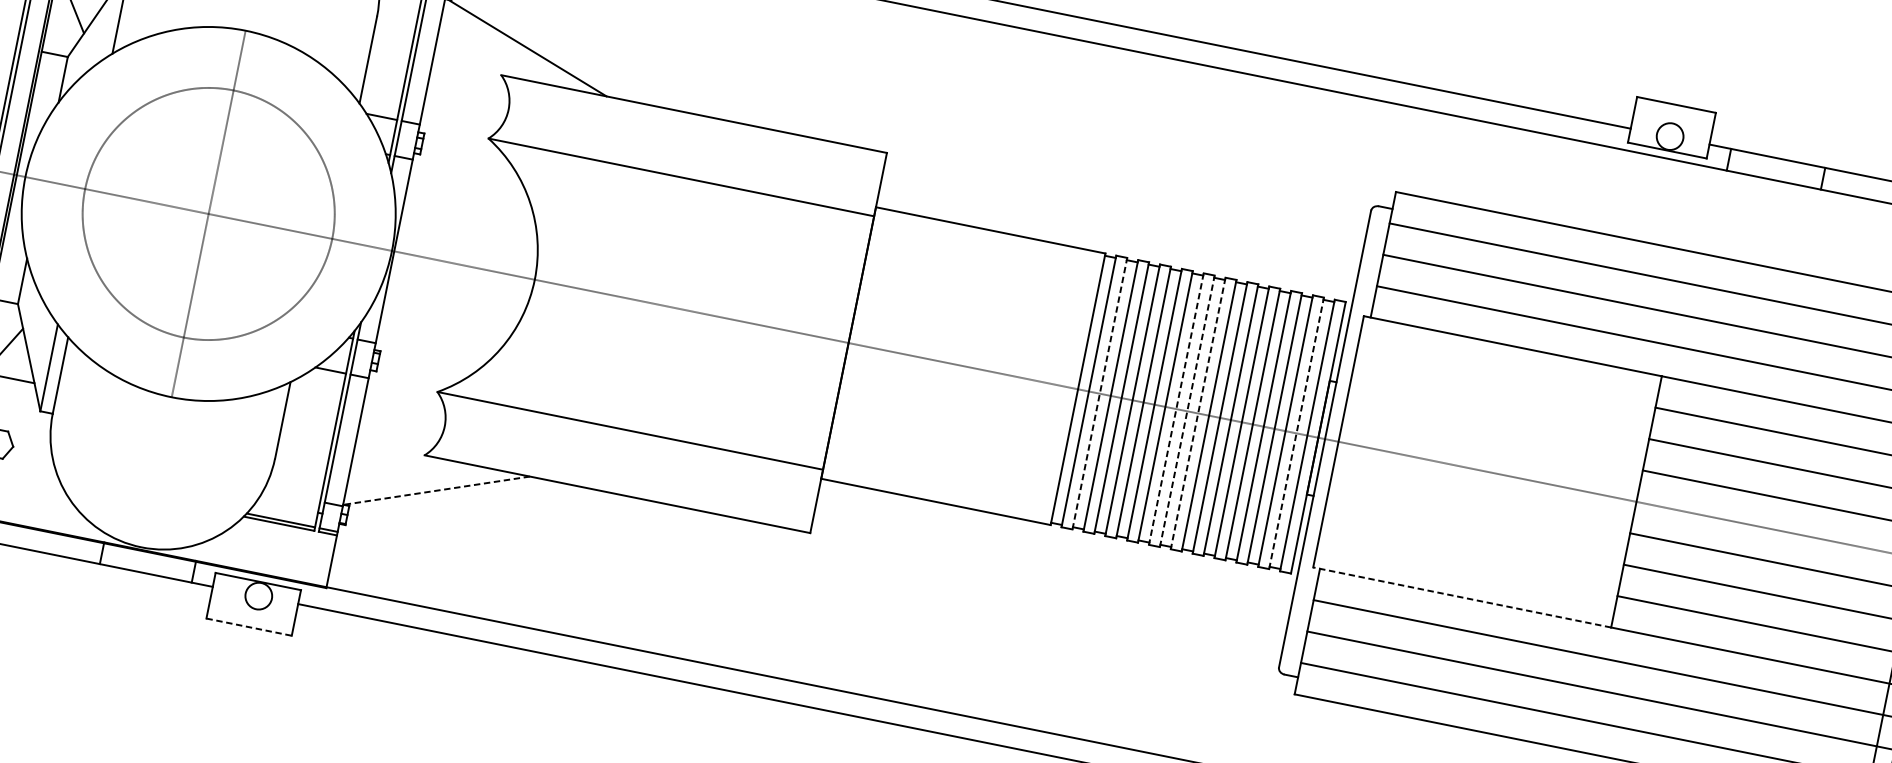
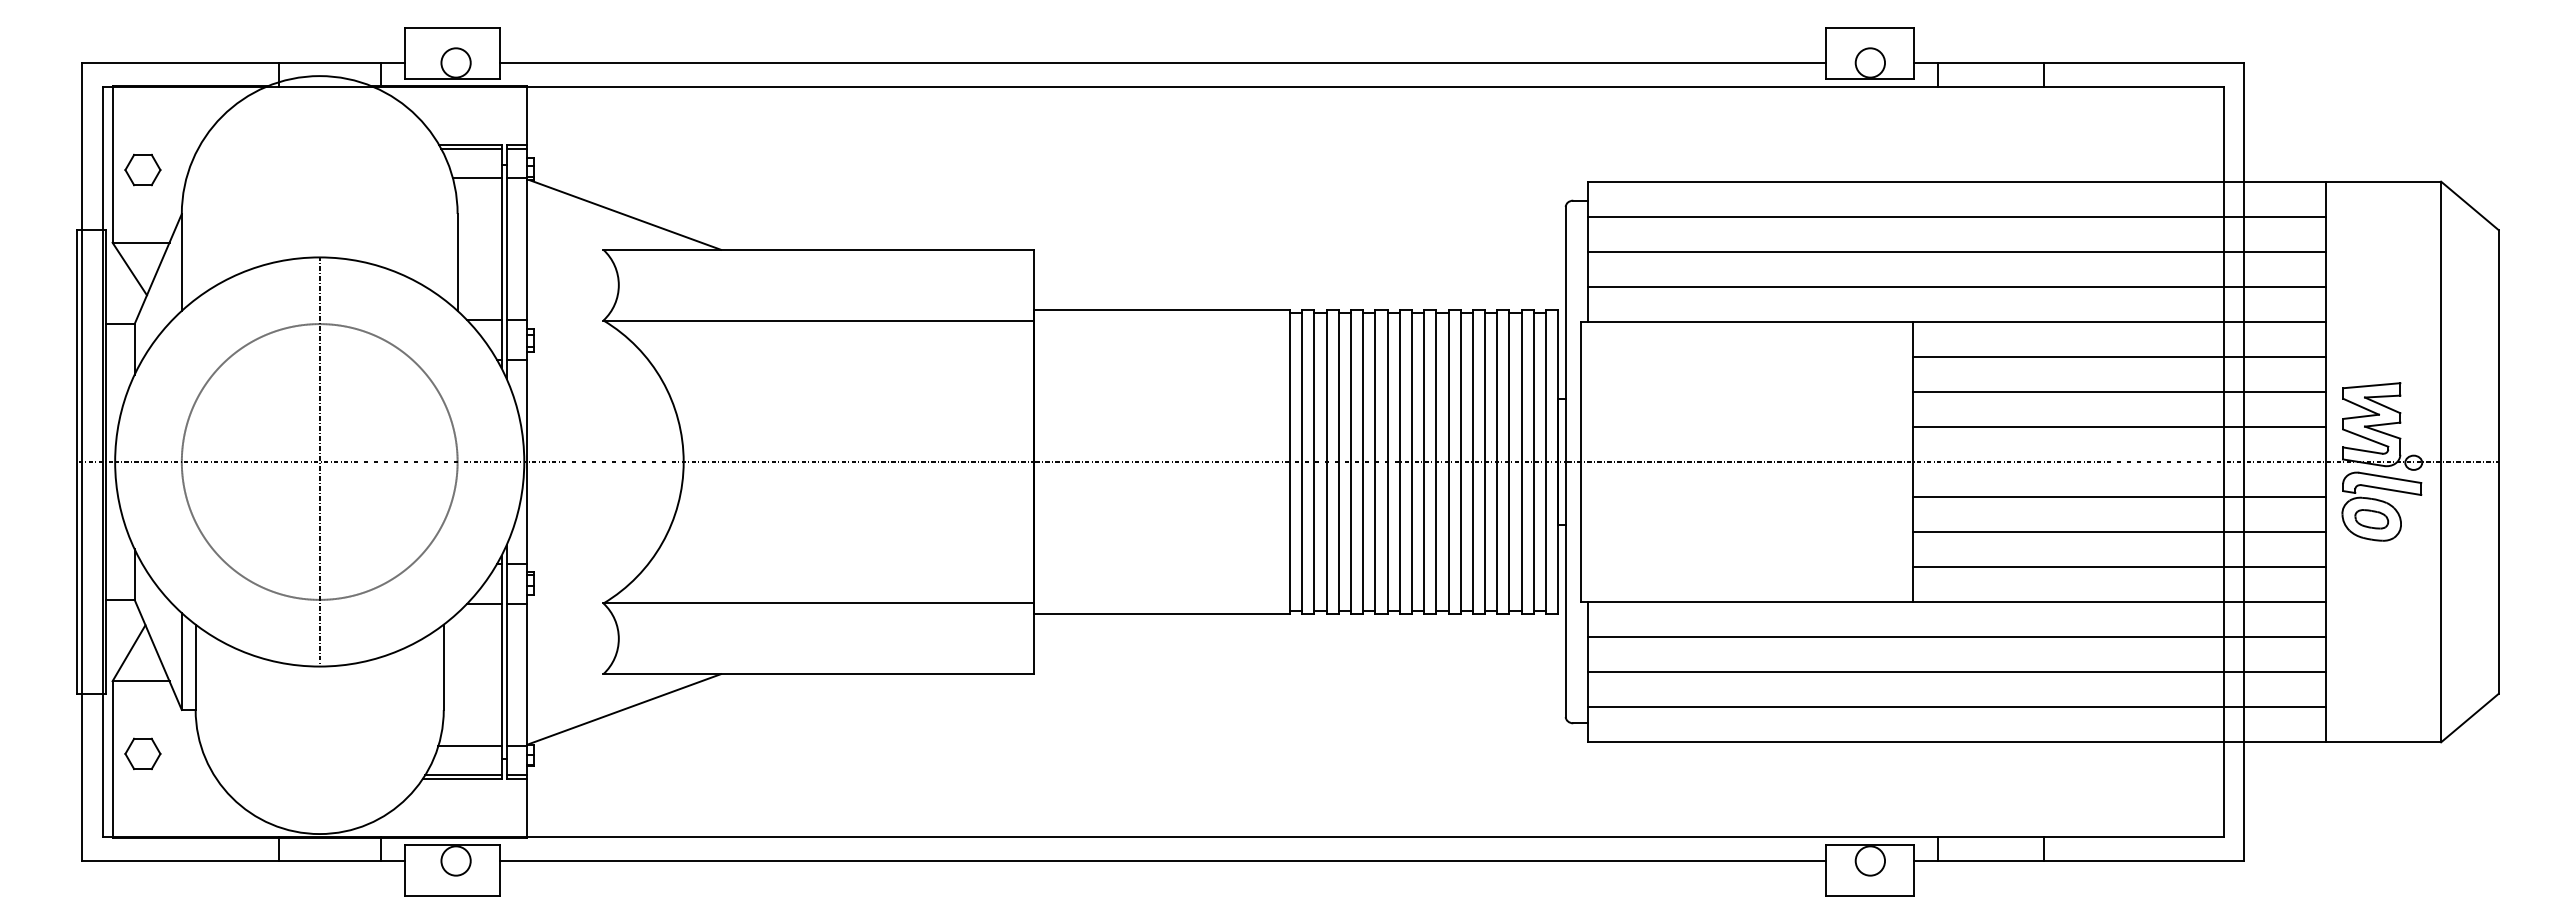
line: (1099, 394) -> (1314, 462), dashed -> solid
line: (1176, 409) -> (1399, 462), dashed -> solid
line: (1186, 411) -> (1411, 462), dashed -> solid
line: (1198, 414) -> (1424, 462), dashed -> solid
line: (1296, 433) -> (1533, 462), dashed -> solid
line: (436, 490) -> (623, 709), dashed -> solid
line: (291, 495) -> (469, 746), added
line: (1461, 597) -> (1746, 602), dashed -> solid
line: (249, 627) -> (452, 896), dashed -> solid

